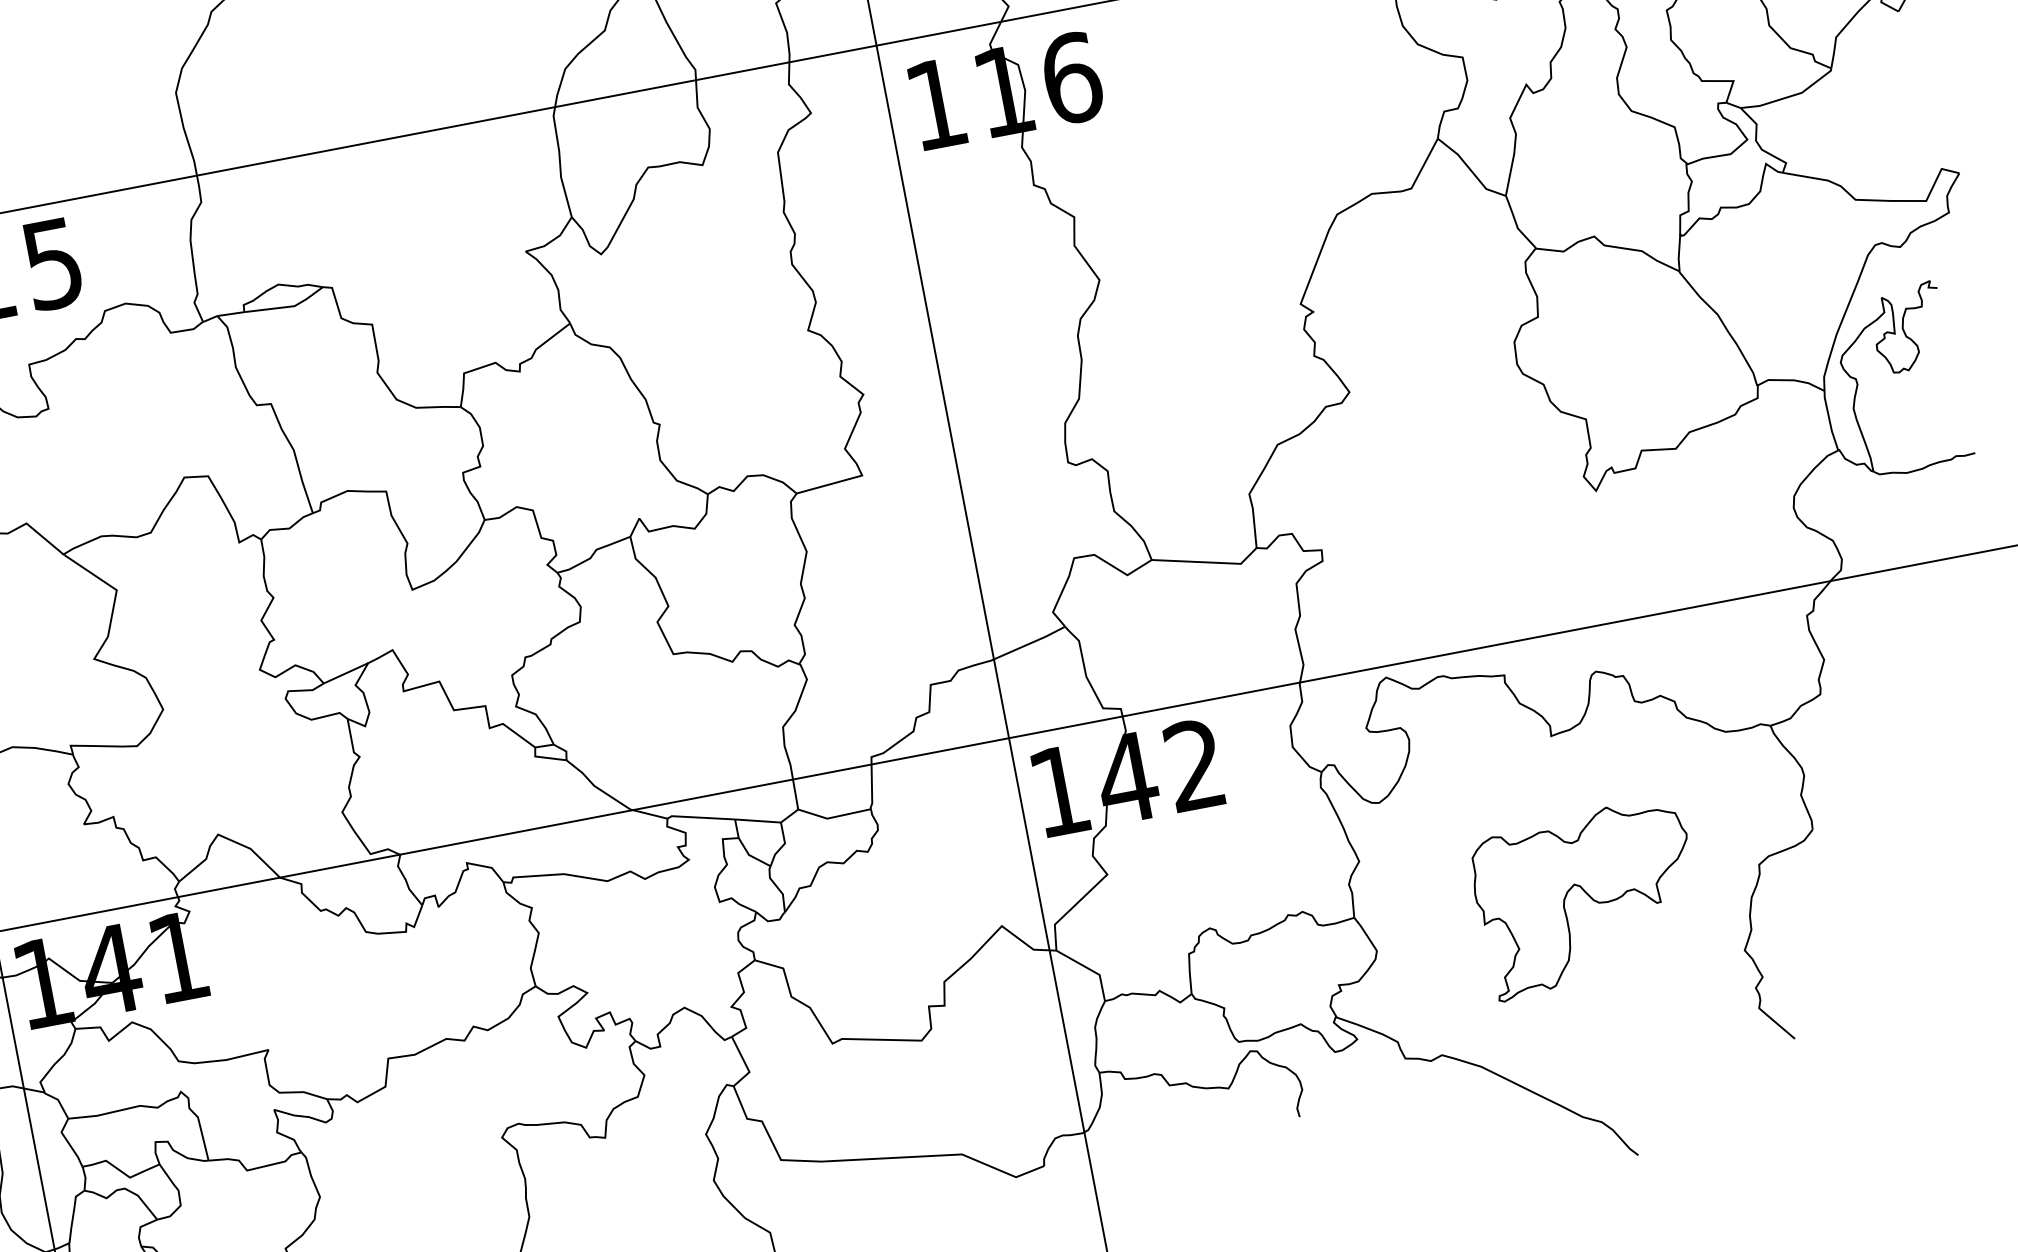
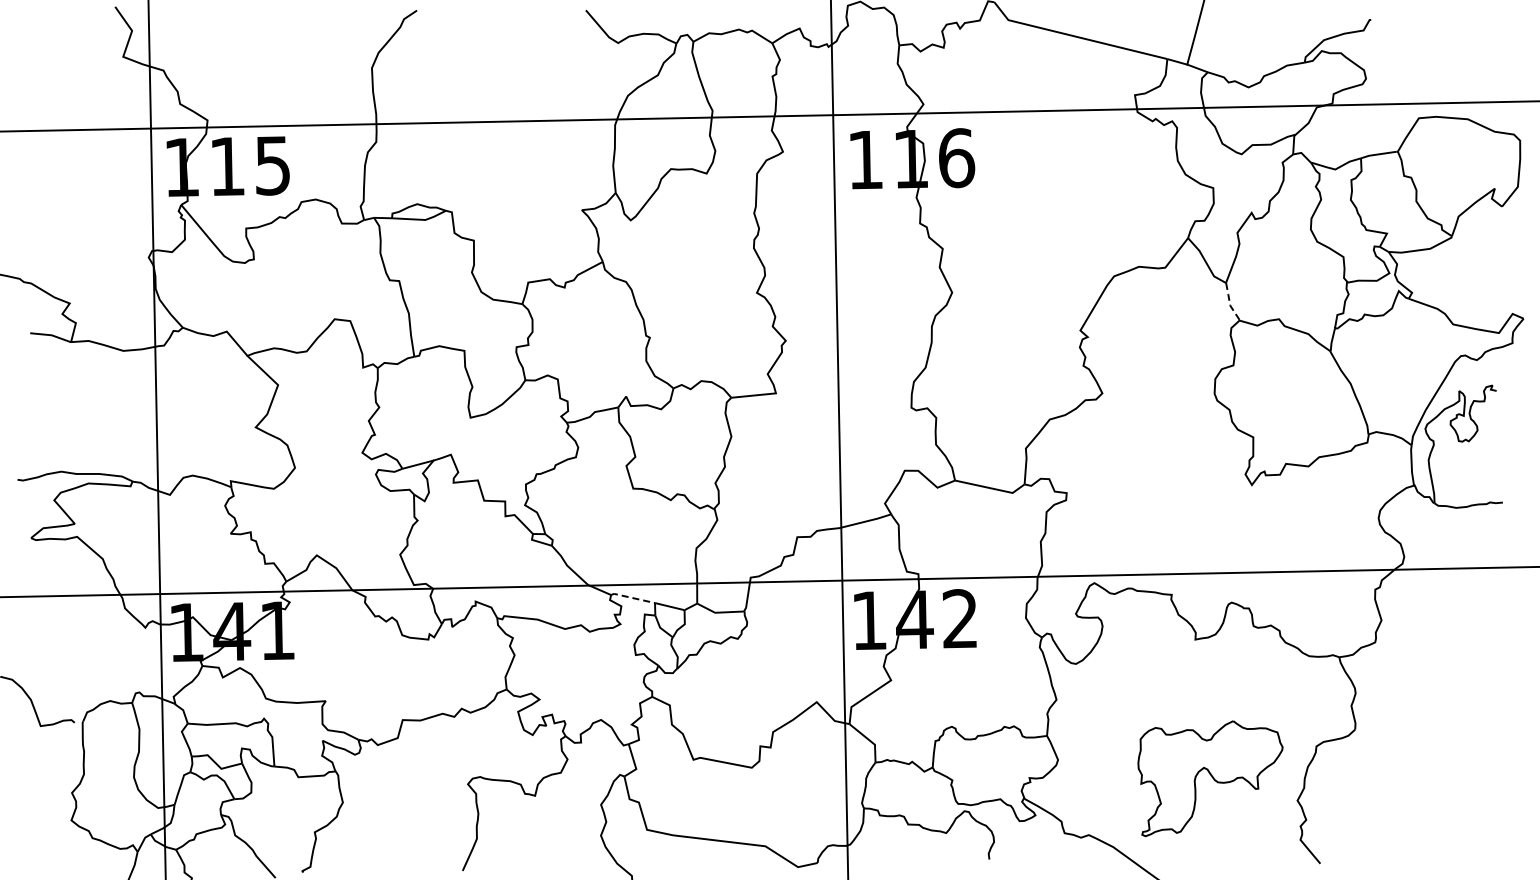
line: (1516, 224) -> (1229, 302), solid -> dashed
line: (700, 818) -> (632, 598), solid -> dashed
part: (1586, 898) -> (1210, 778), moved

